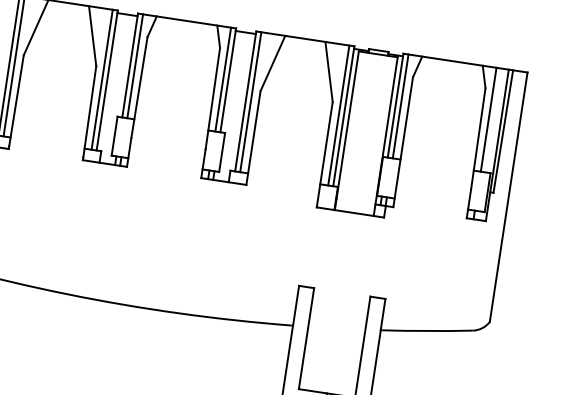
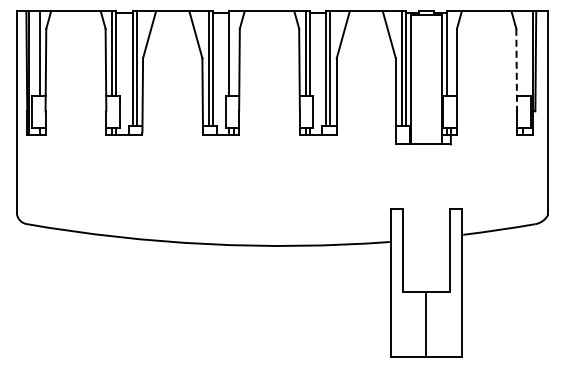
line: (135, 66) -> (233, 53), removed
line: (400, 106) -> (450, 53), removed
line: (488, 119) -> (522, 53), removed
line: (477, 139) -> (516, 70), solid -> dashed

